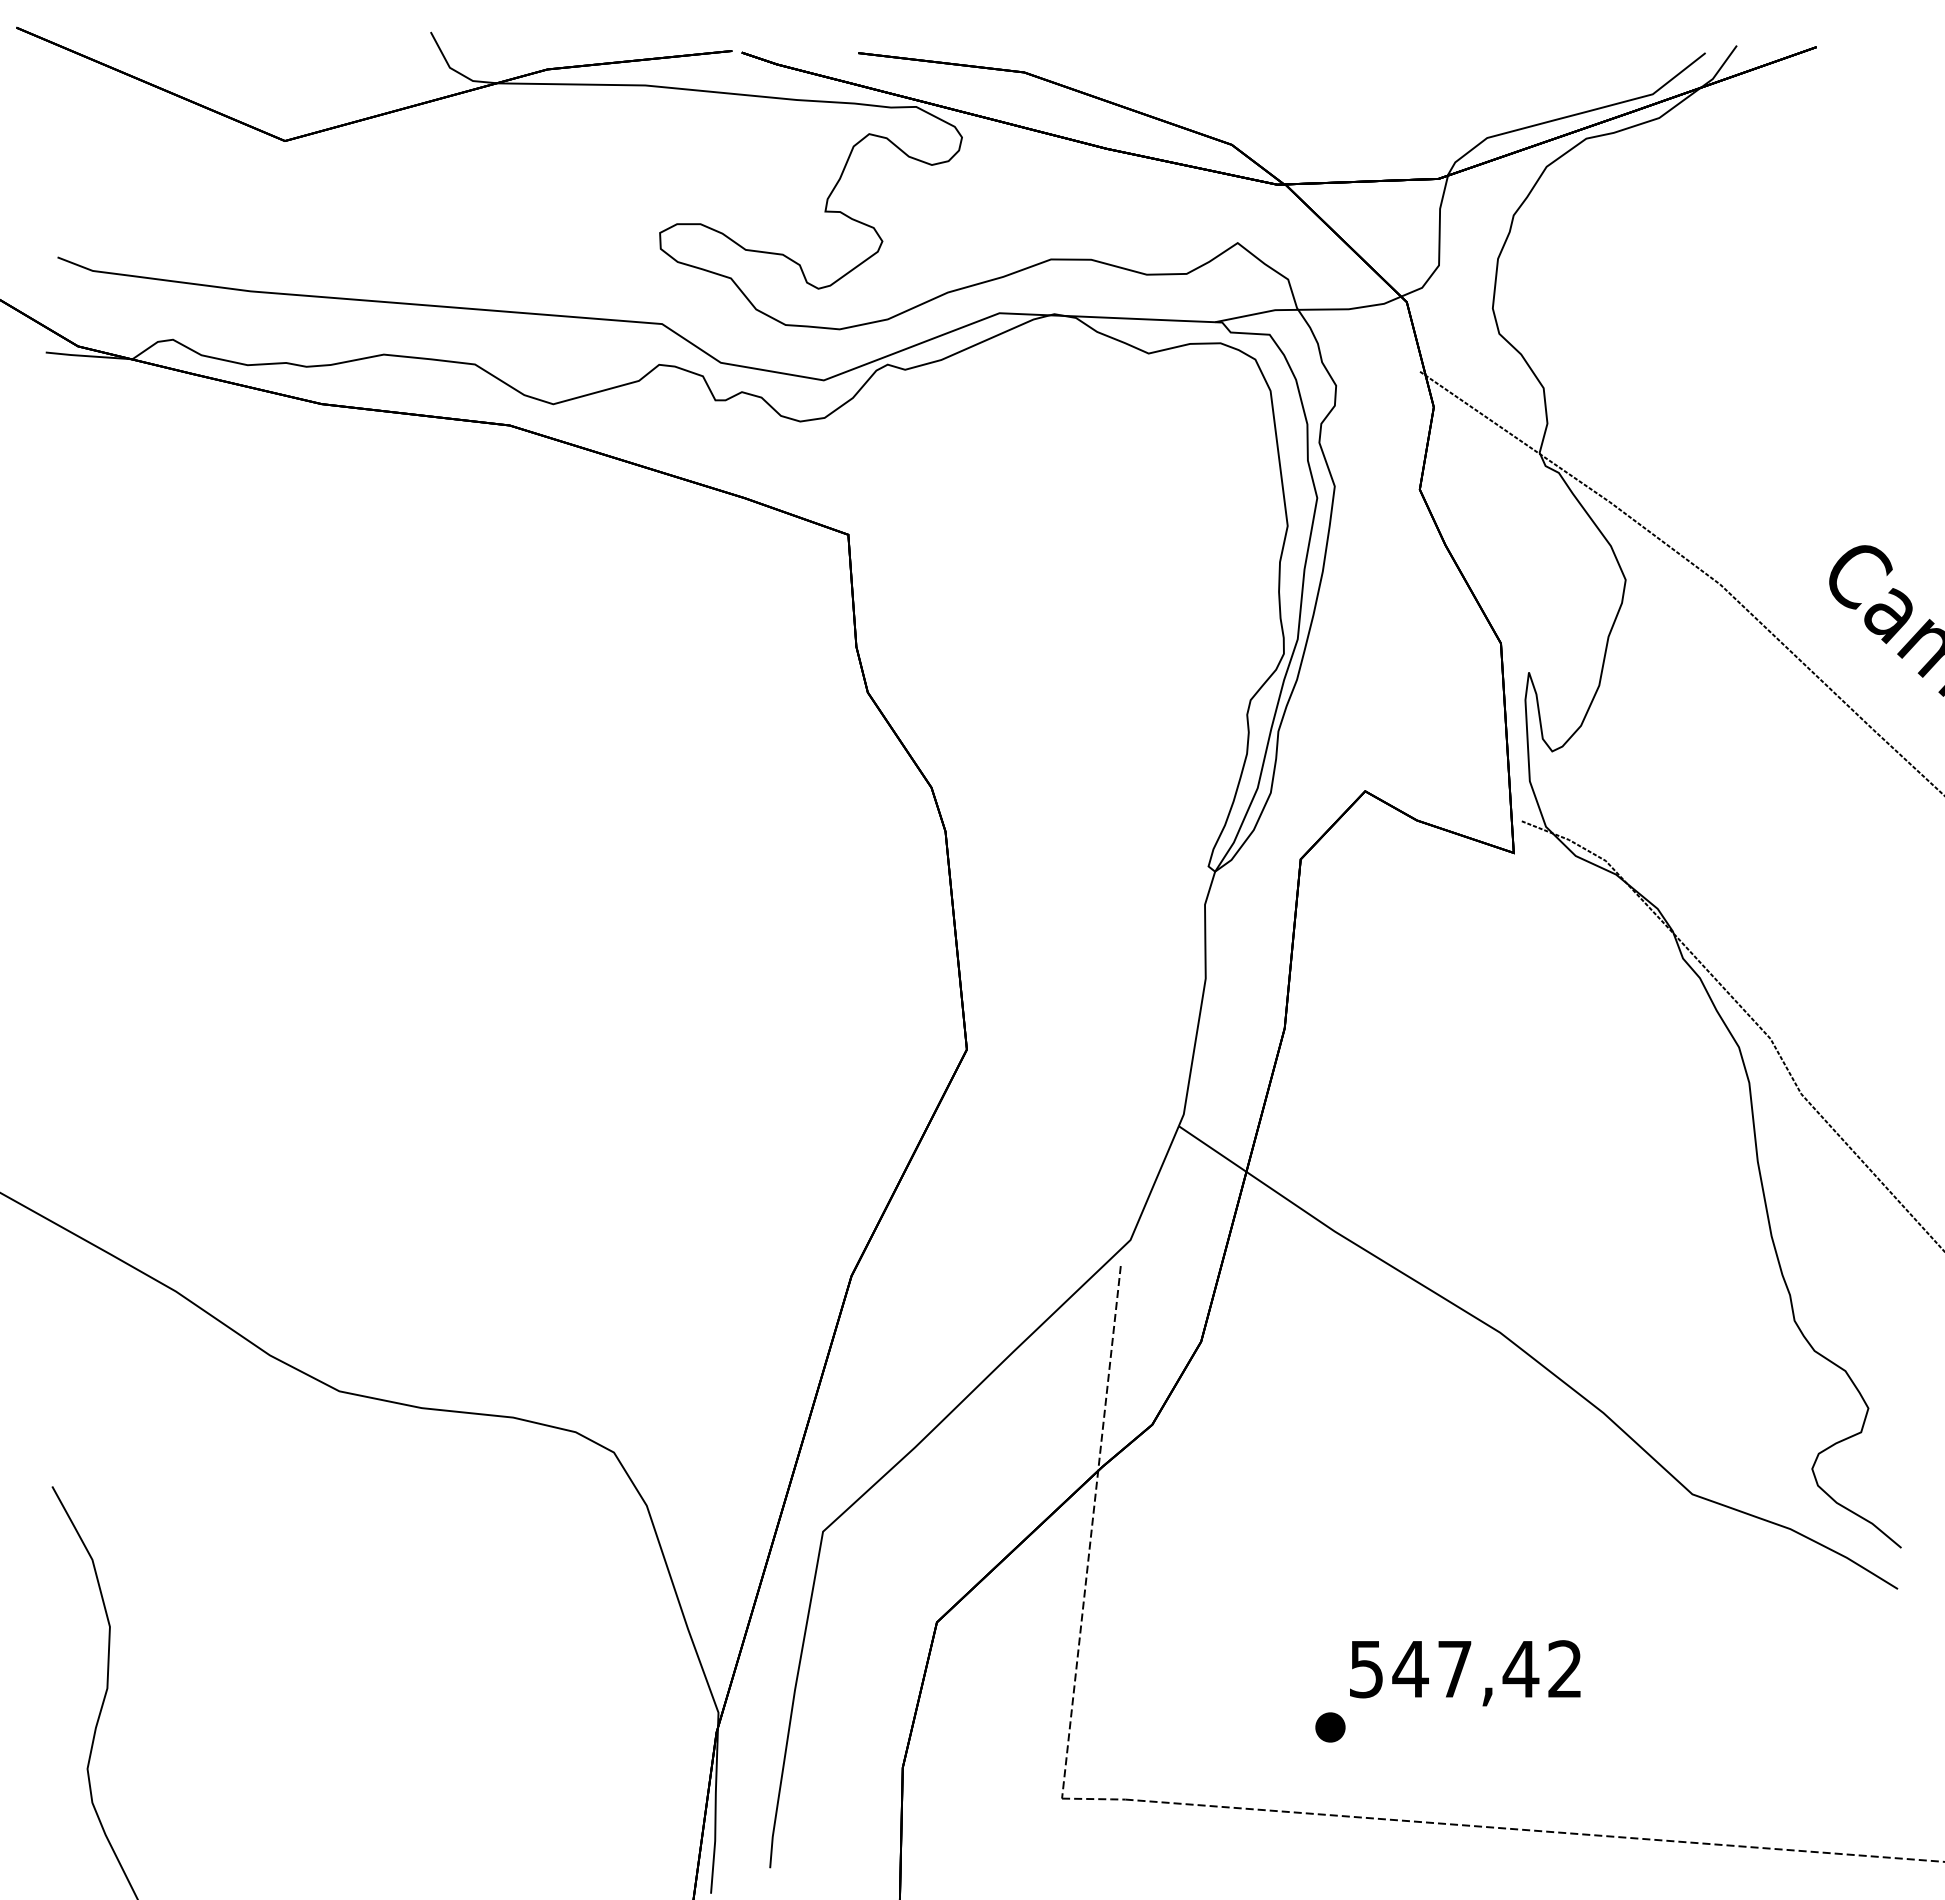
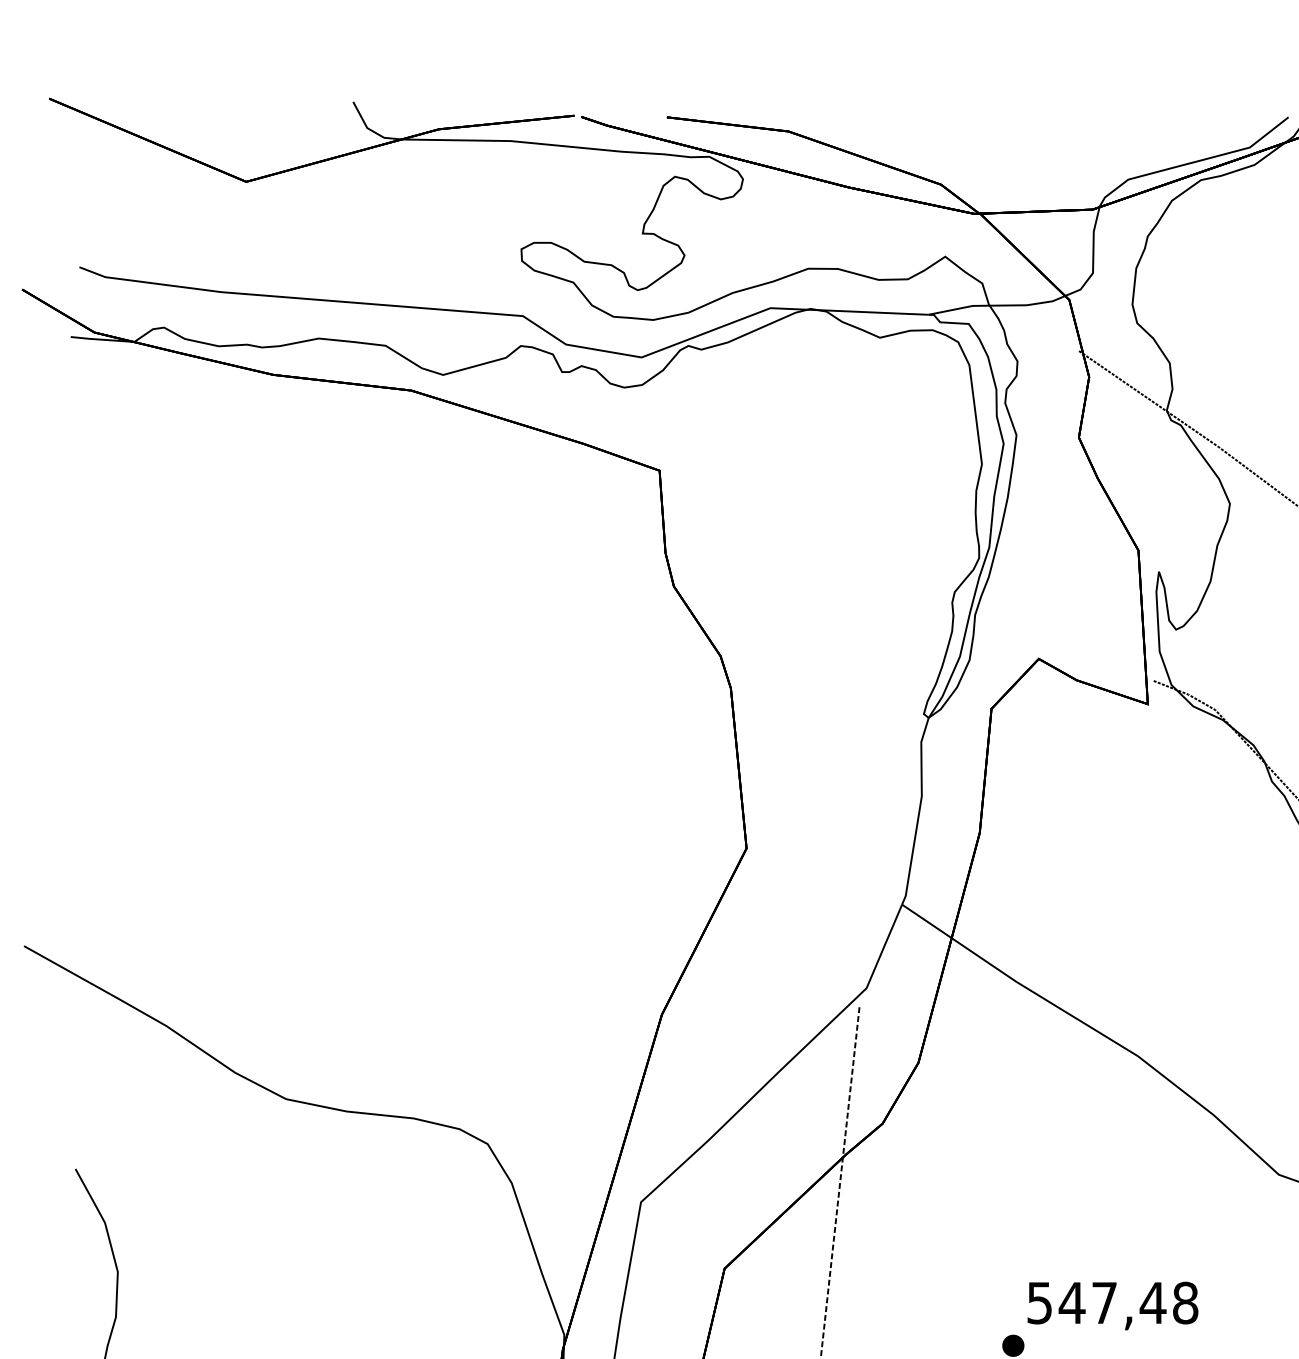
text: (1565, 1669) -> (1185, 1303), 547,42 -> 547,48

